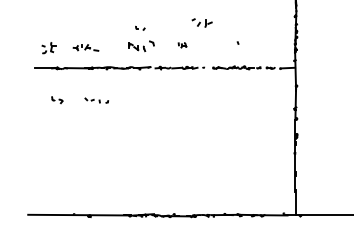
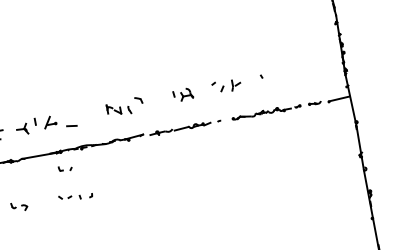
part: (201, 22) -> (225, 85), moved
part: (140, 27) -> (65, 167), moved
part: (182, 44) -> (182, 93), size x1.67
part: (85, 47) -> (45, 124), size x1.67

